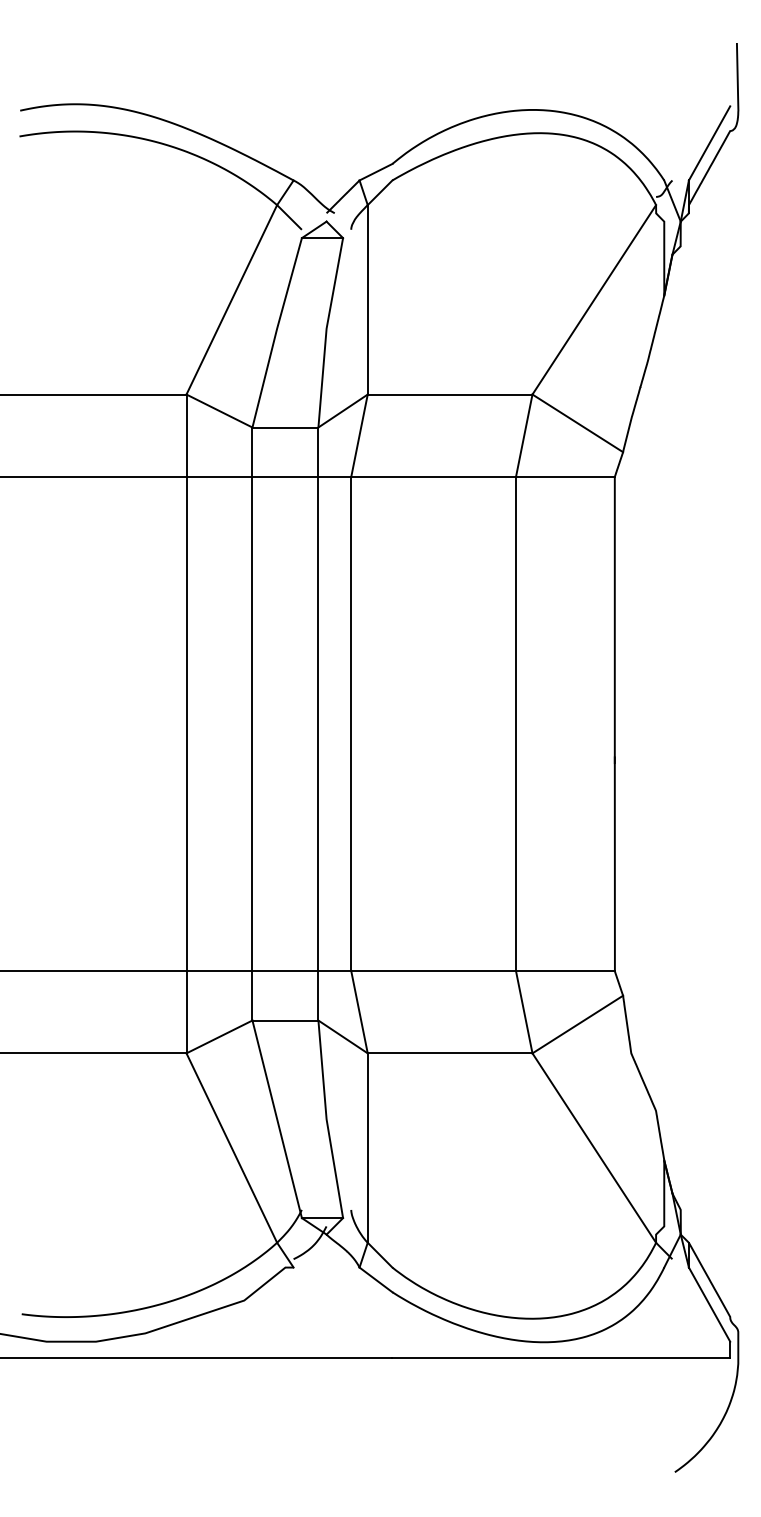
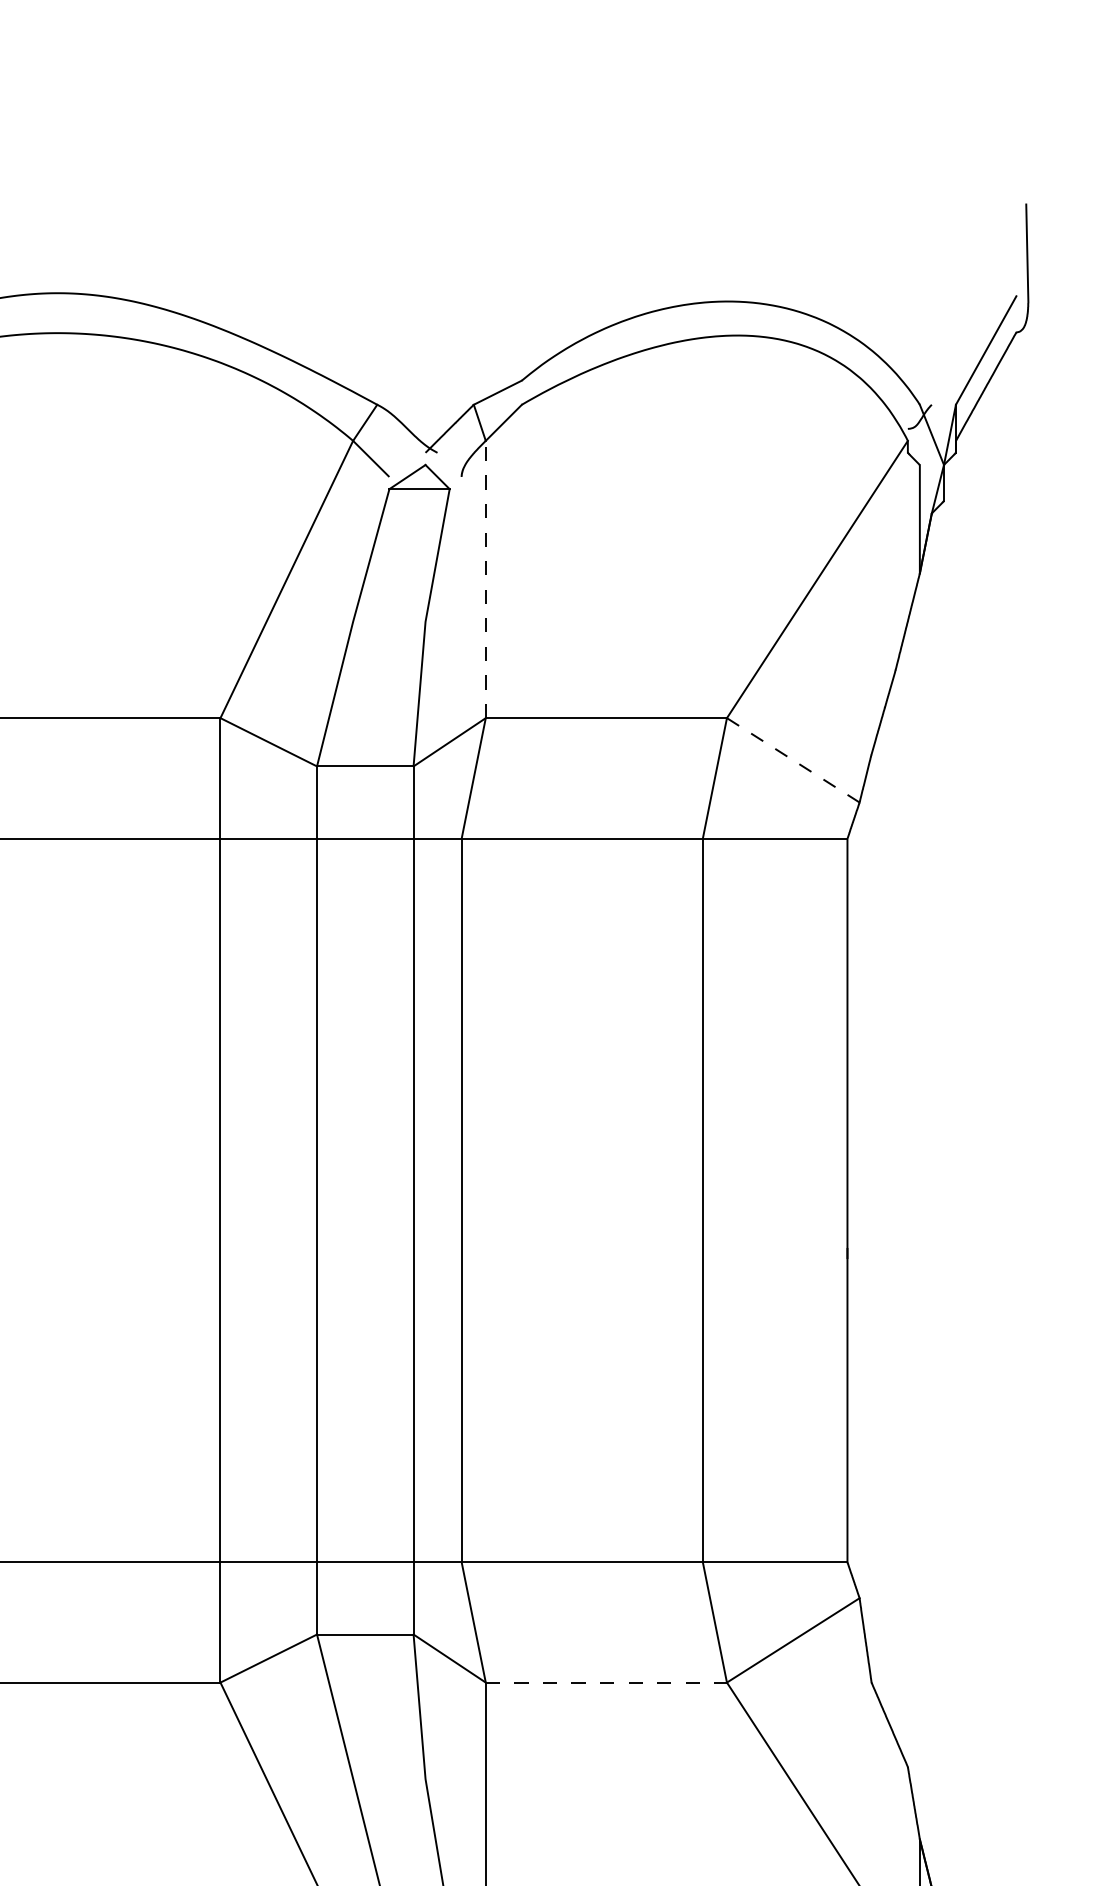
line: (367, 299) -> (485, 579), solid -> dashed
line: (577, 423) -> (792, 760), solid -> dashed
line: (450, 1053) -> (606, 1682), solid -> dashed

